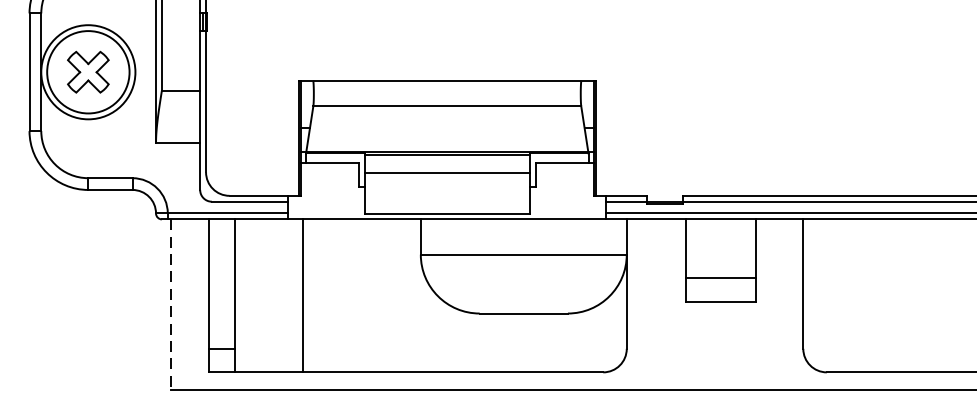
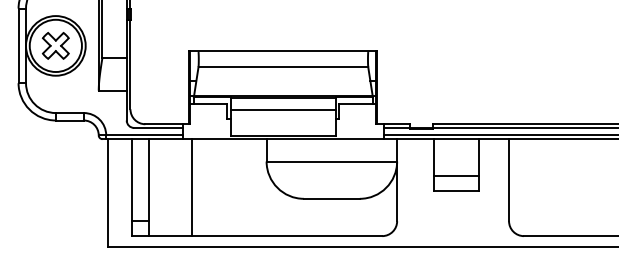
line: (171, 305) -> (108, 193), dashed -> solid

